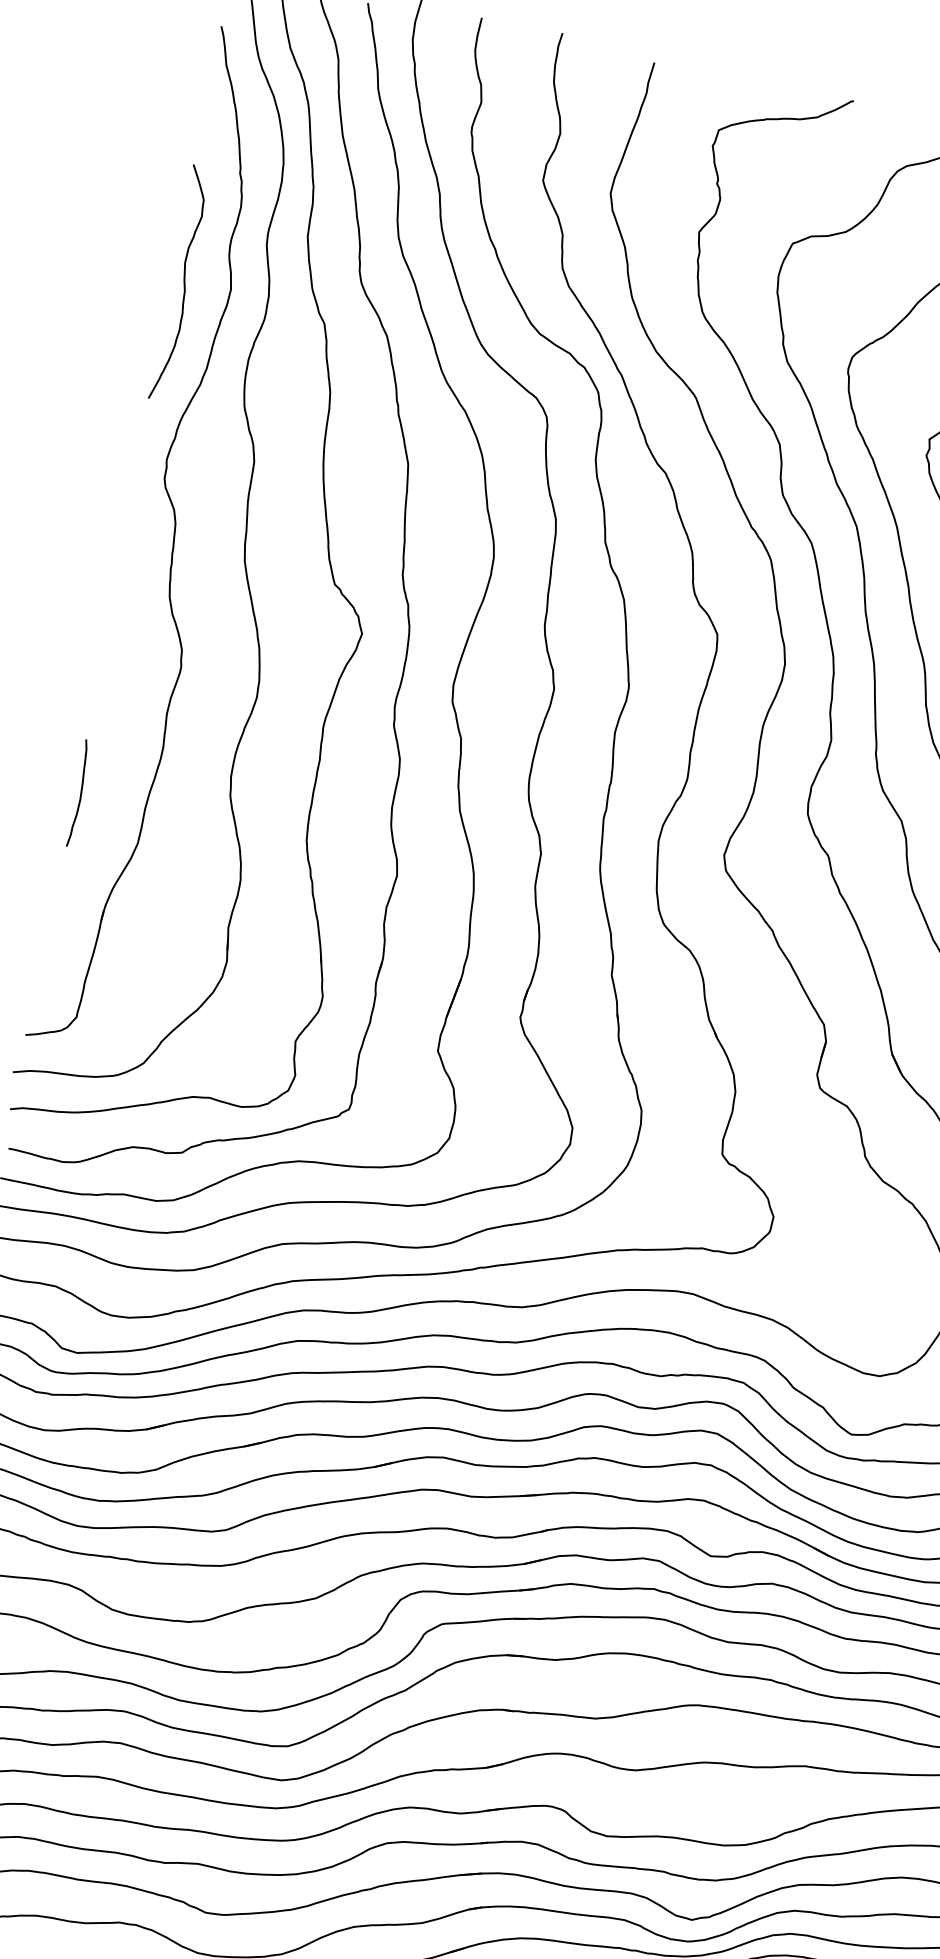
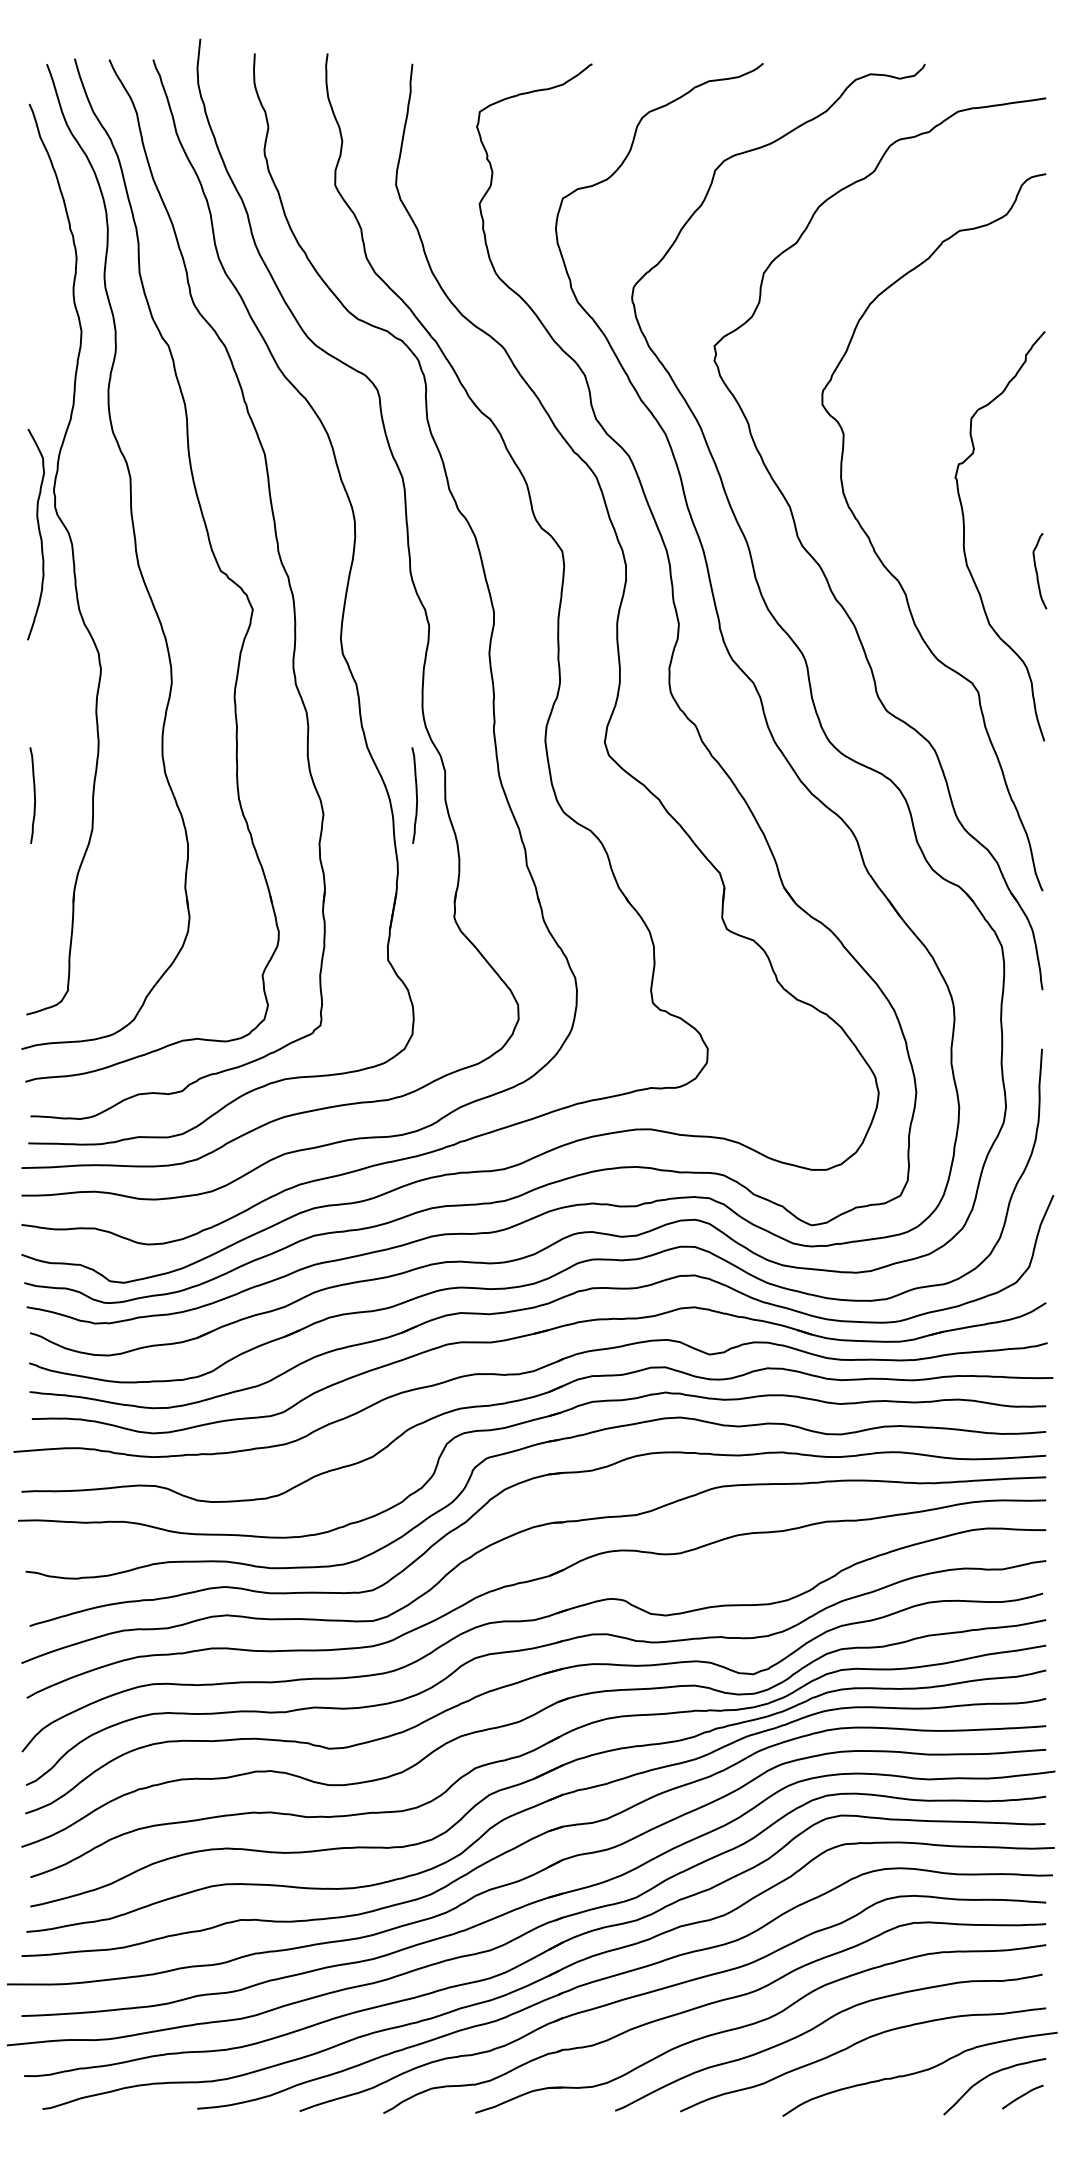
curve: (183, 281) -> (38, 532), moved
curve: (504, 874) -> (416, 795), added

